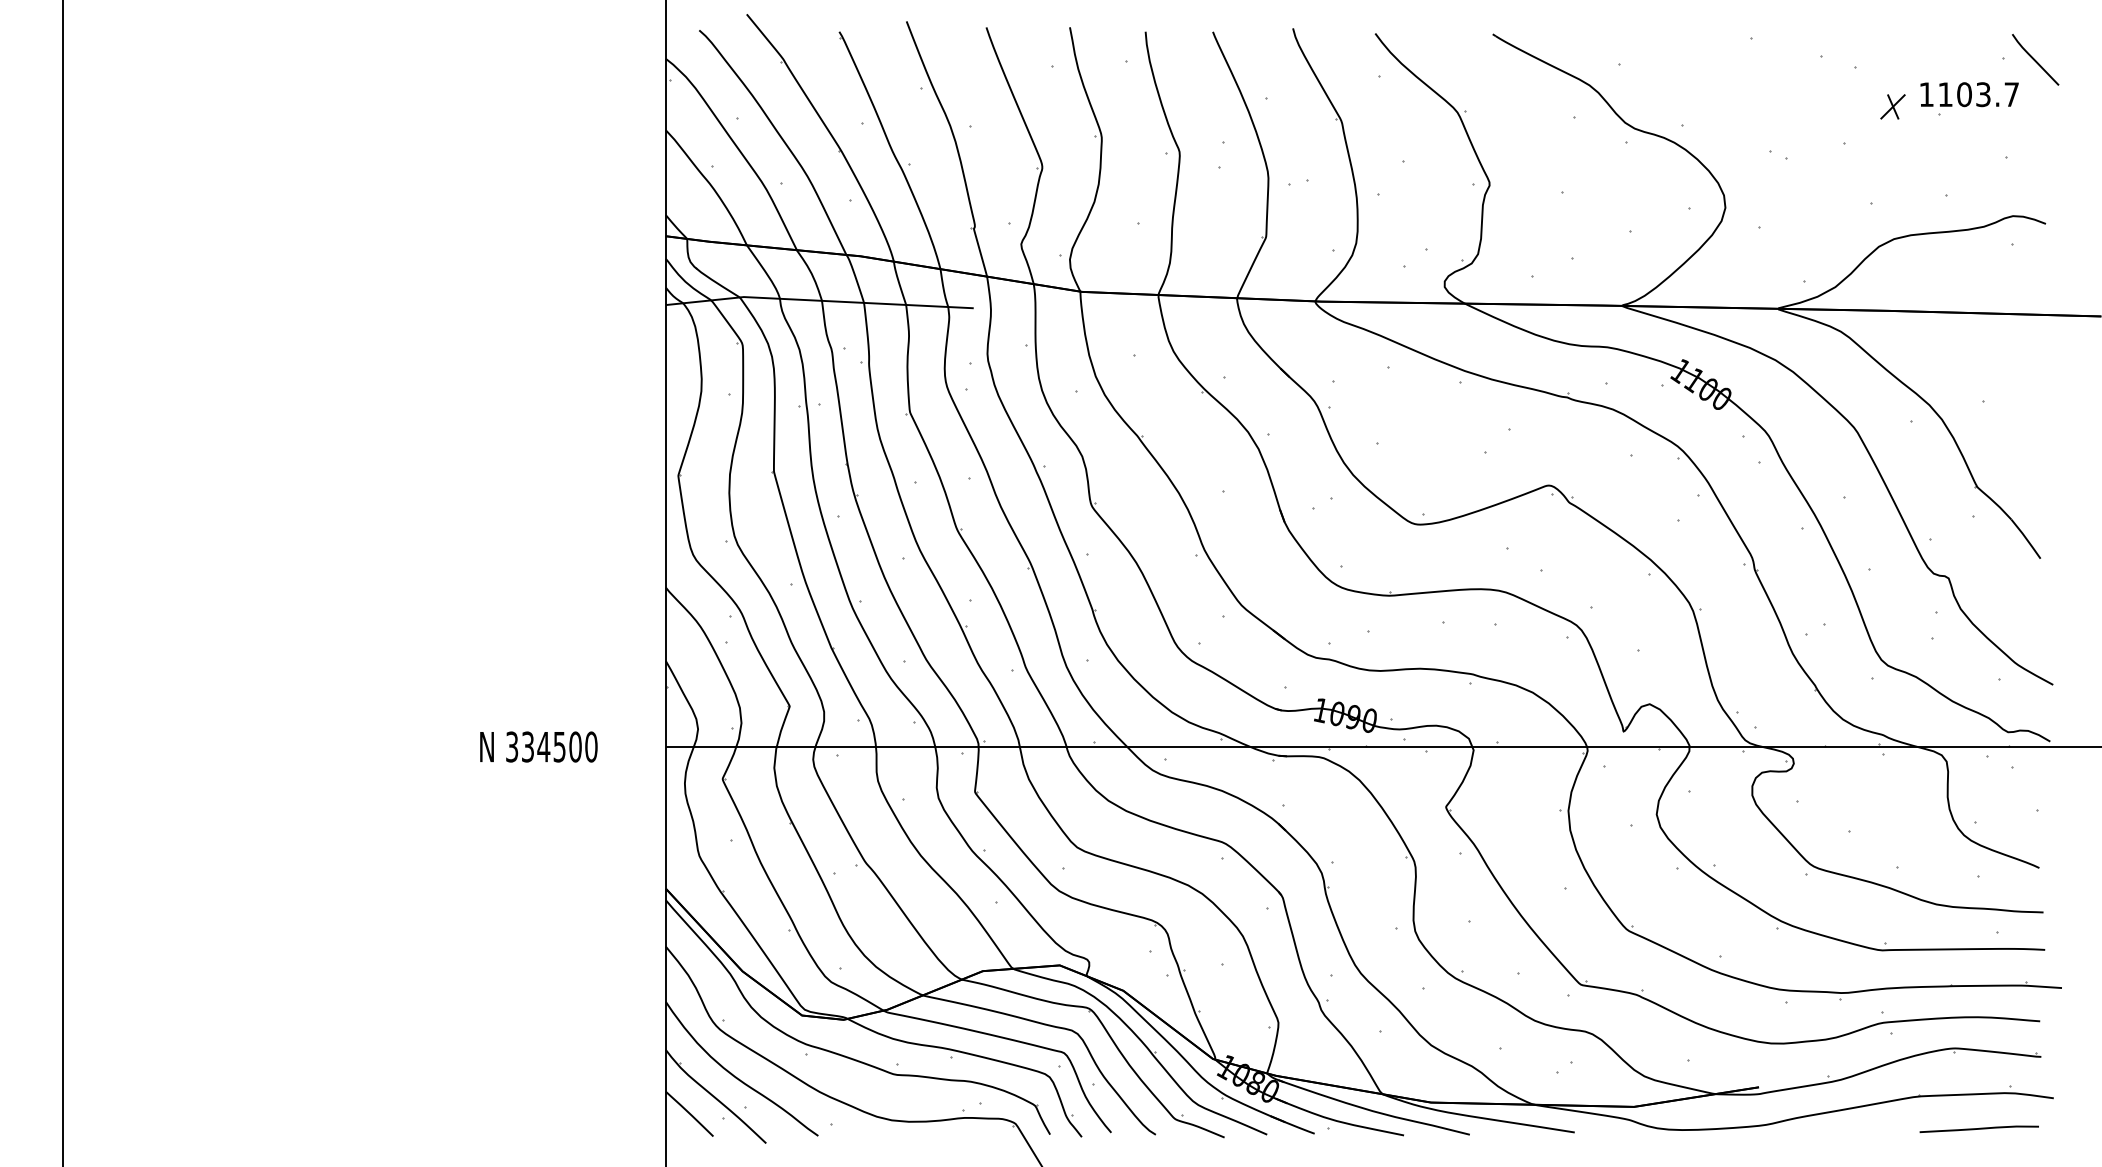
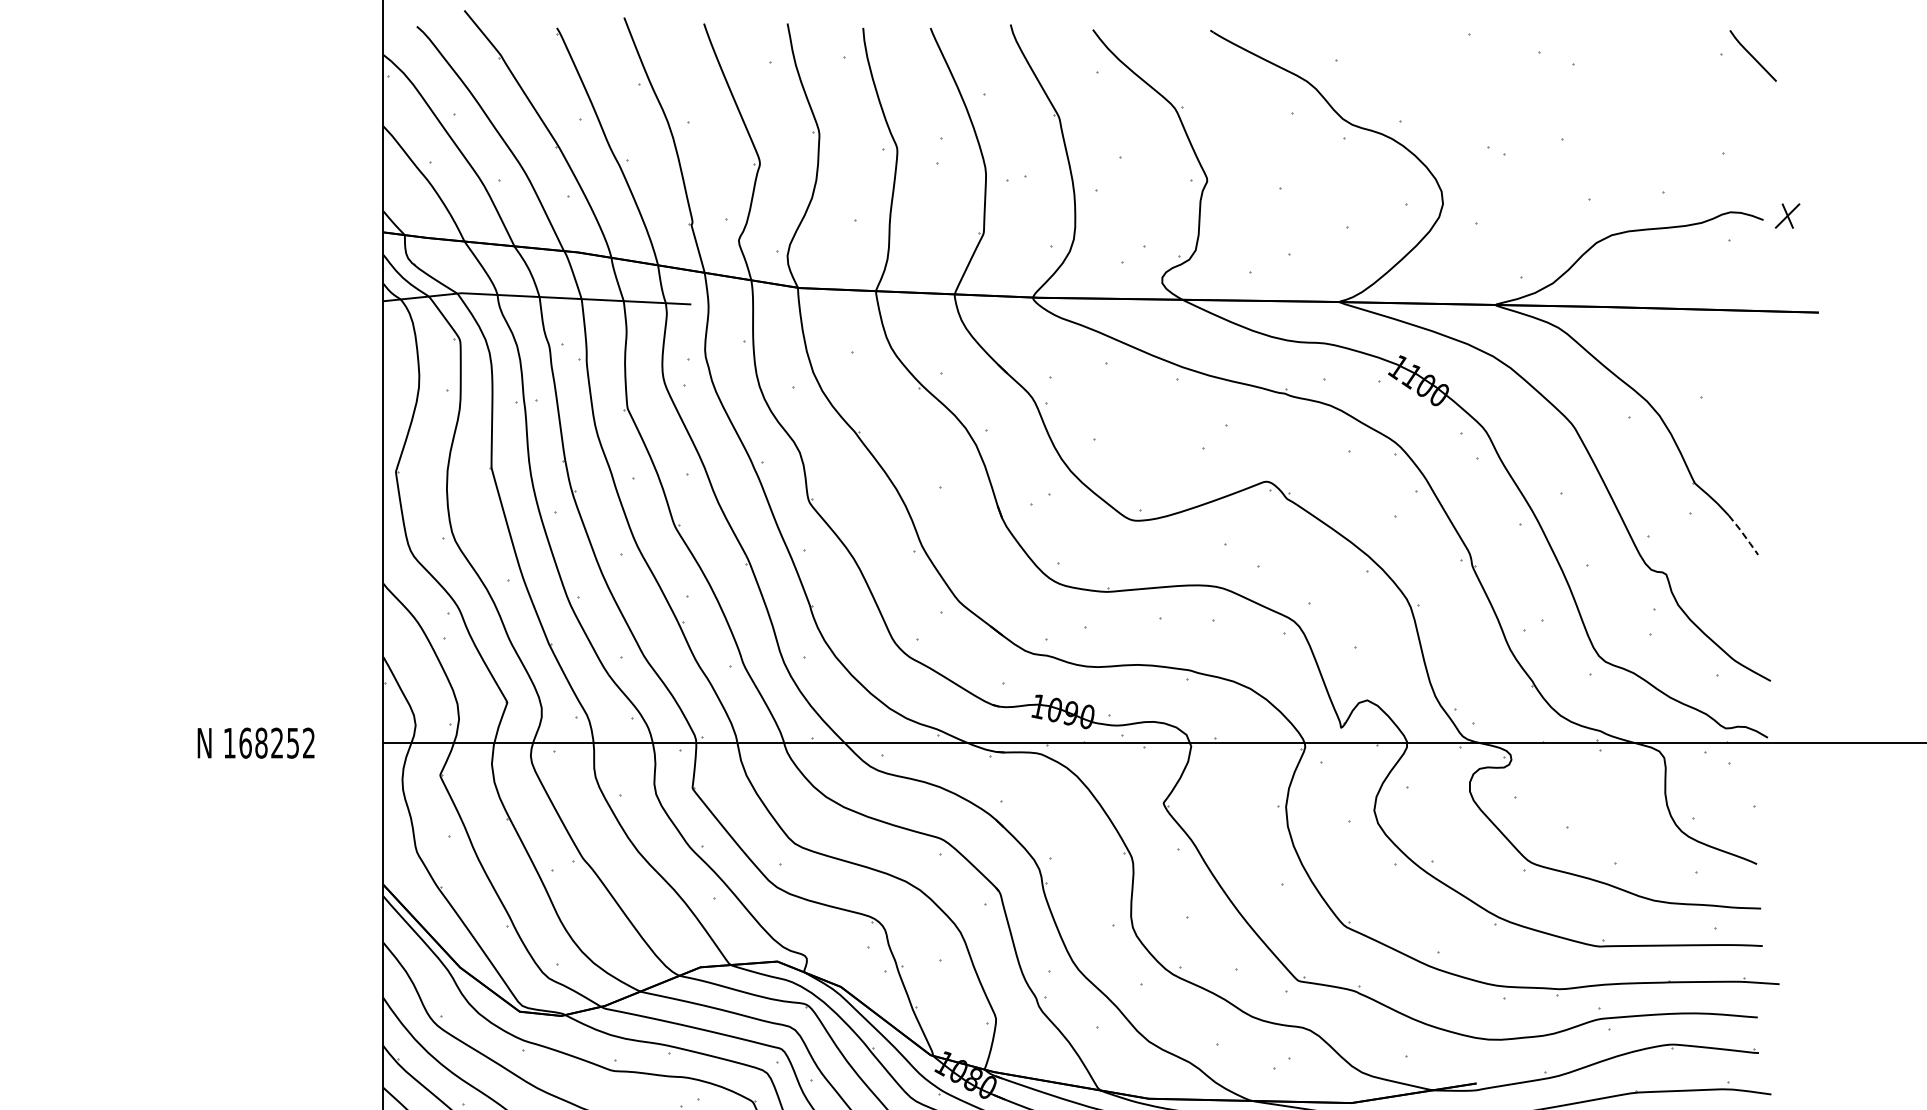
part: (1969, 98) -> (1687, 94), removed
part: (1892, 106) -> (1787, 215), moved
line: (2026, 538) -> (1744, 534), solid -> dashed
text: (551, 746) -> (269, 742), 334500 -> 168252

